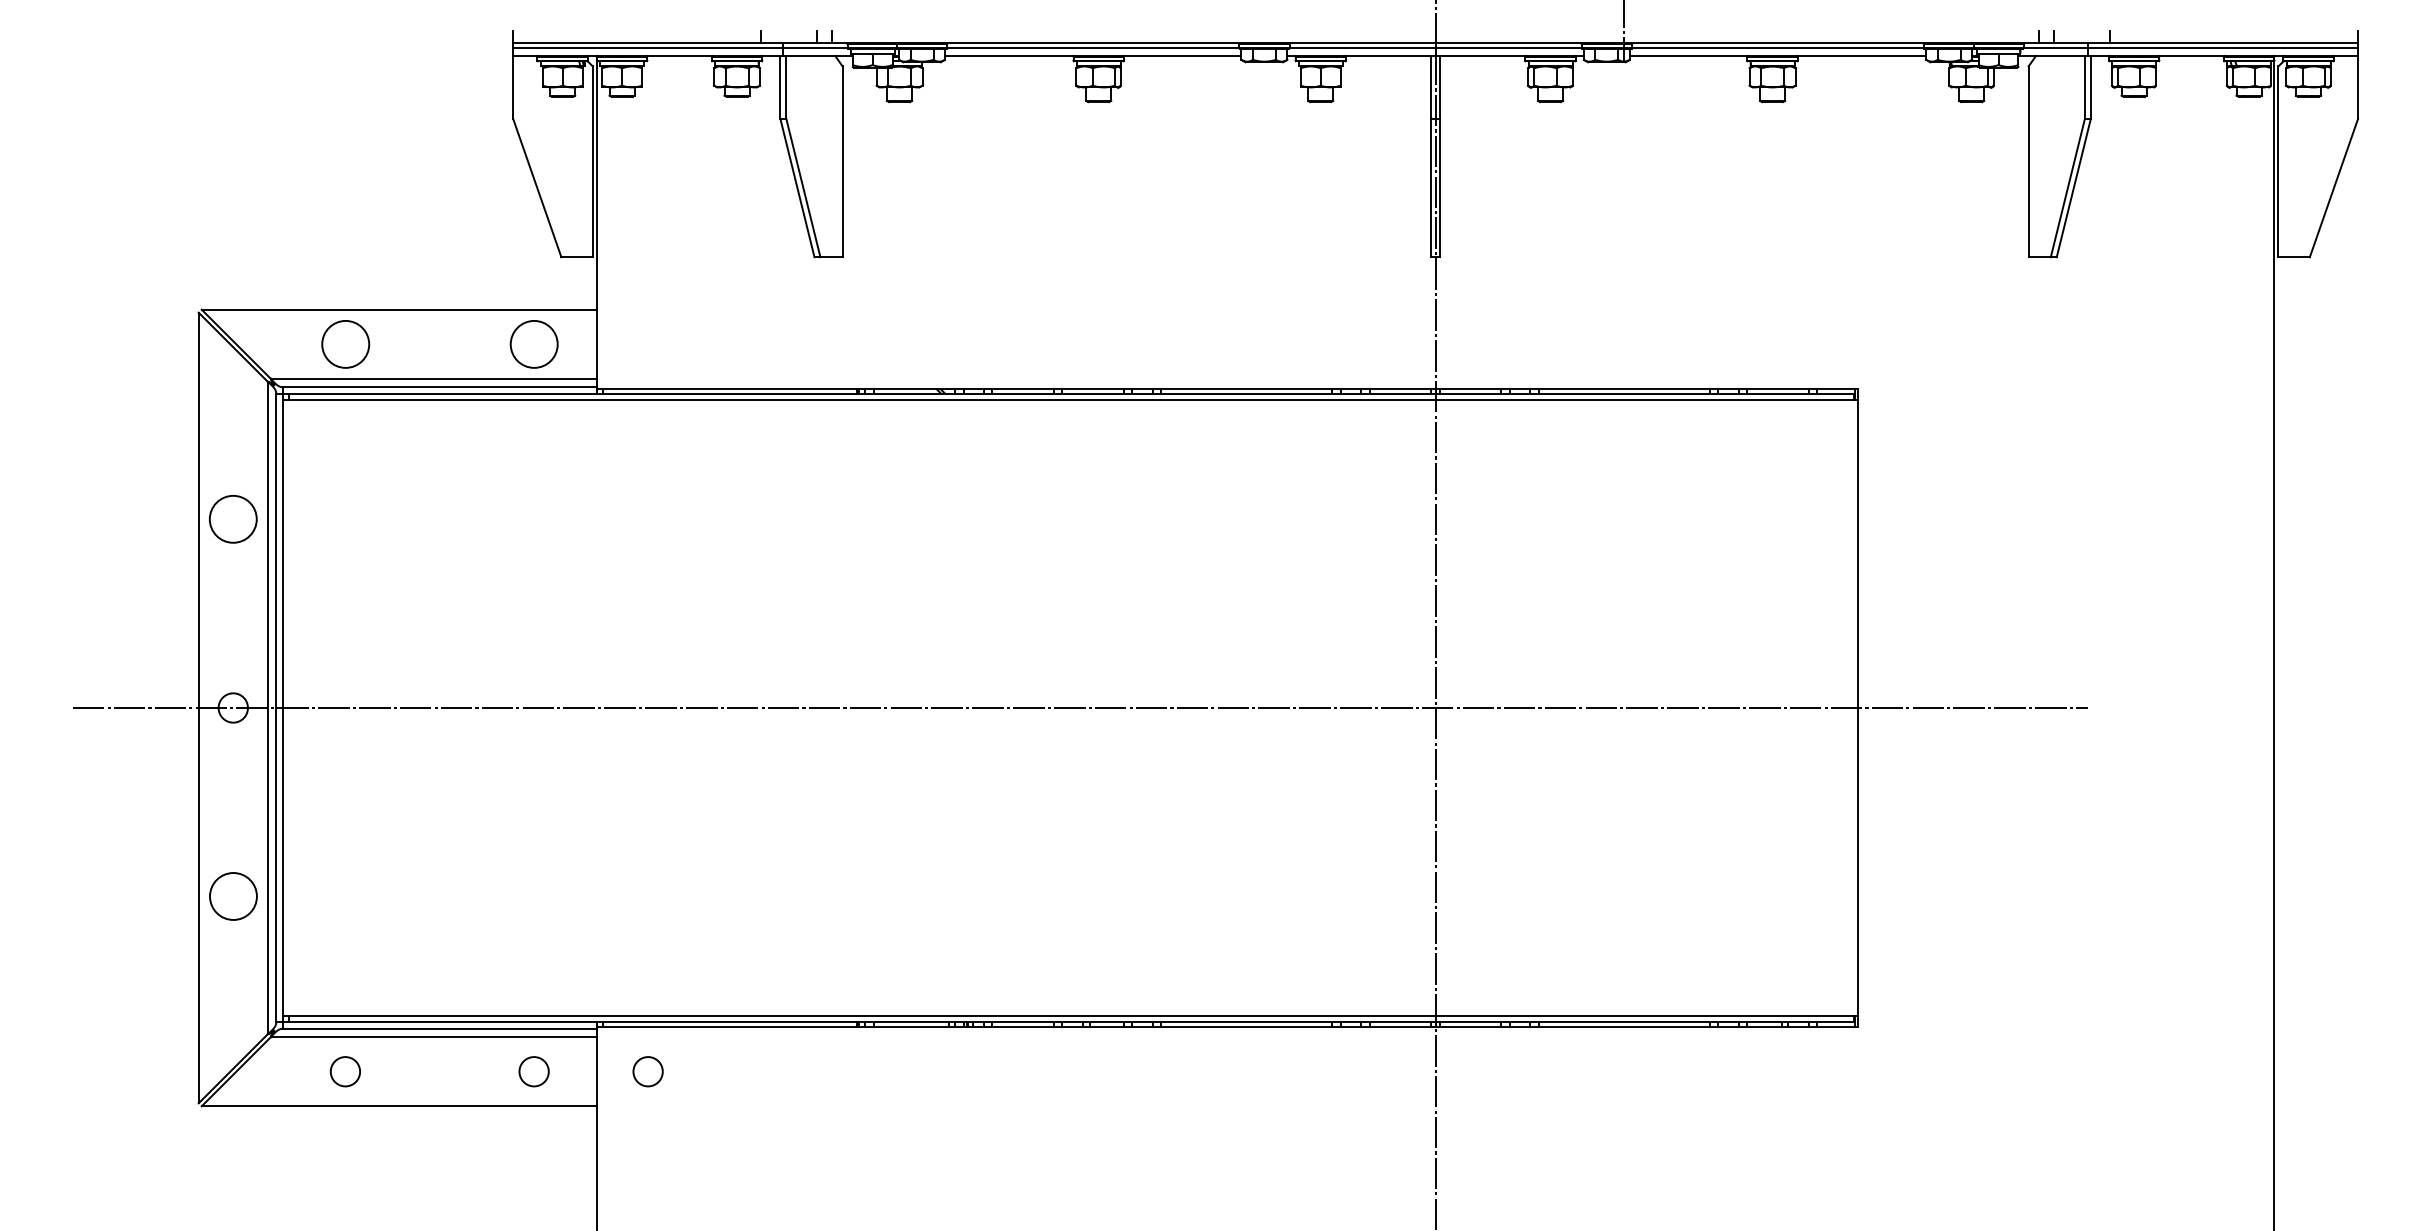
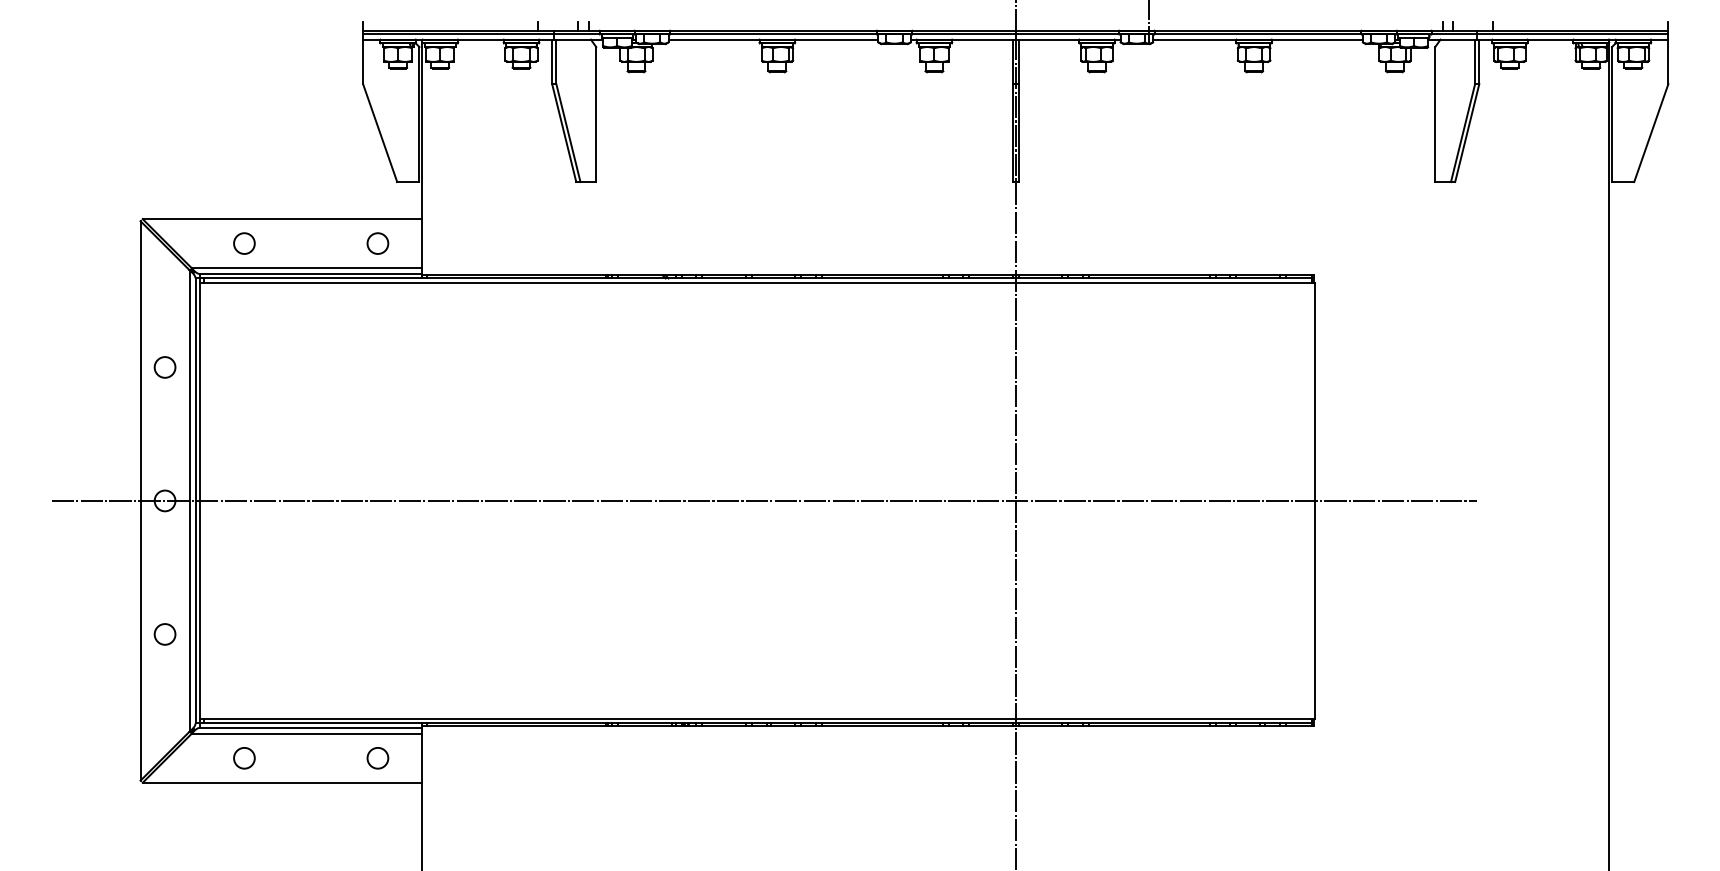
circle: (344, 343) -> (243, 243), size x0.62
circle: (533, 343) -> (377, 243), size x0.62
circle: (232, 518) -> (164, 366), size x0.62
circle: (232, 896) -> (164, 634), size x0.62
circle: (647, 1071) -> (458, 758), removed

